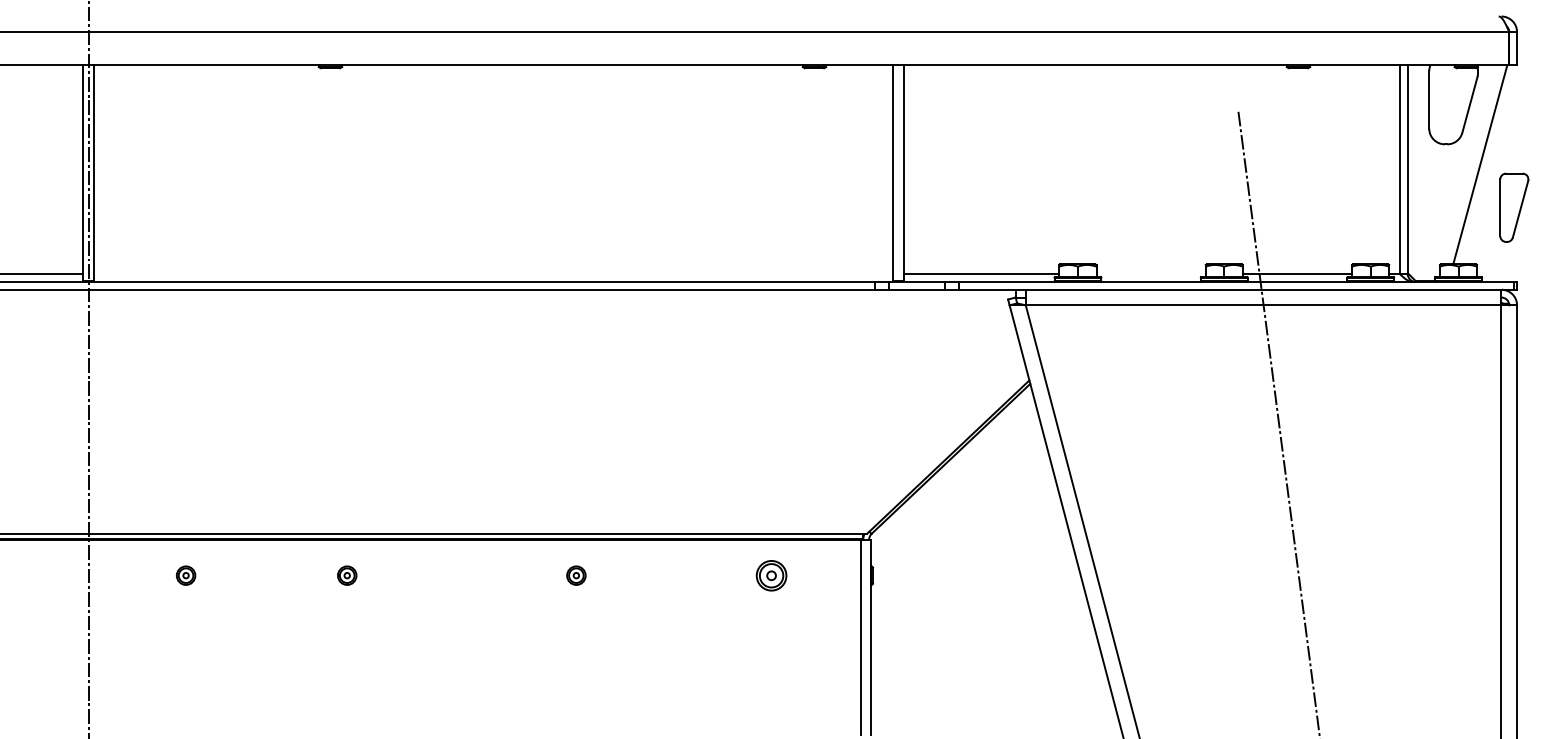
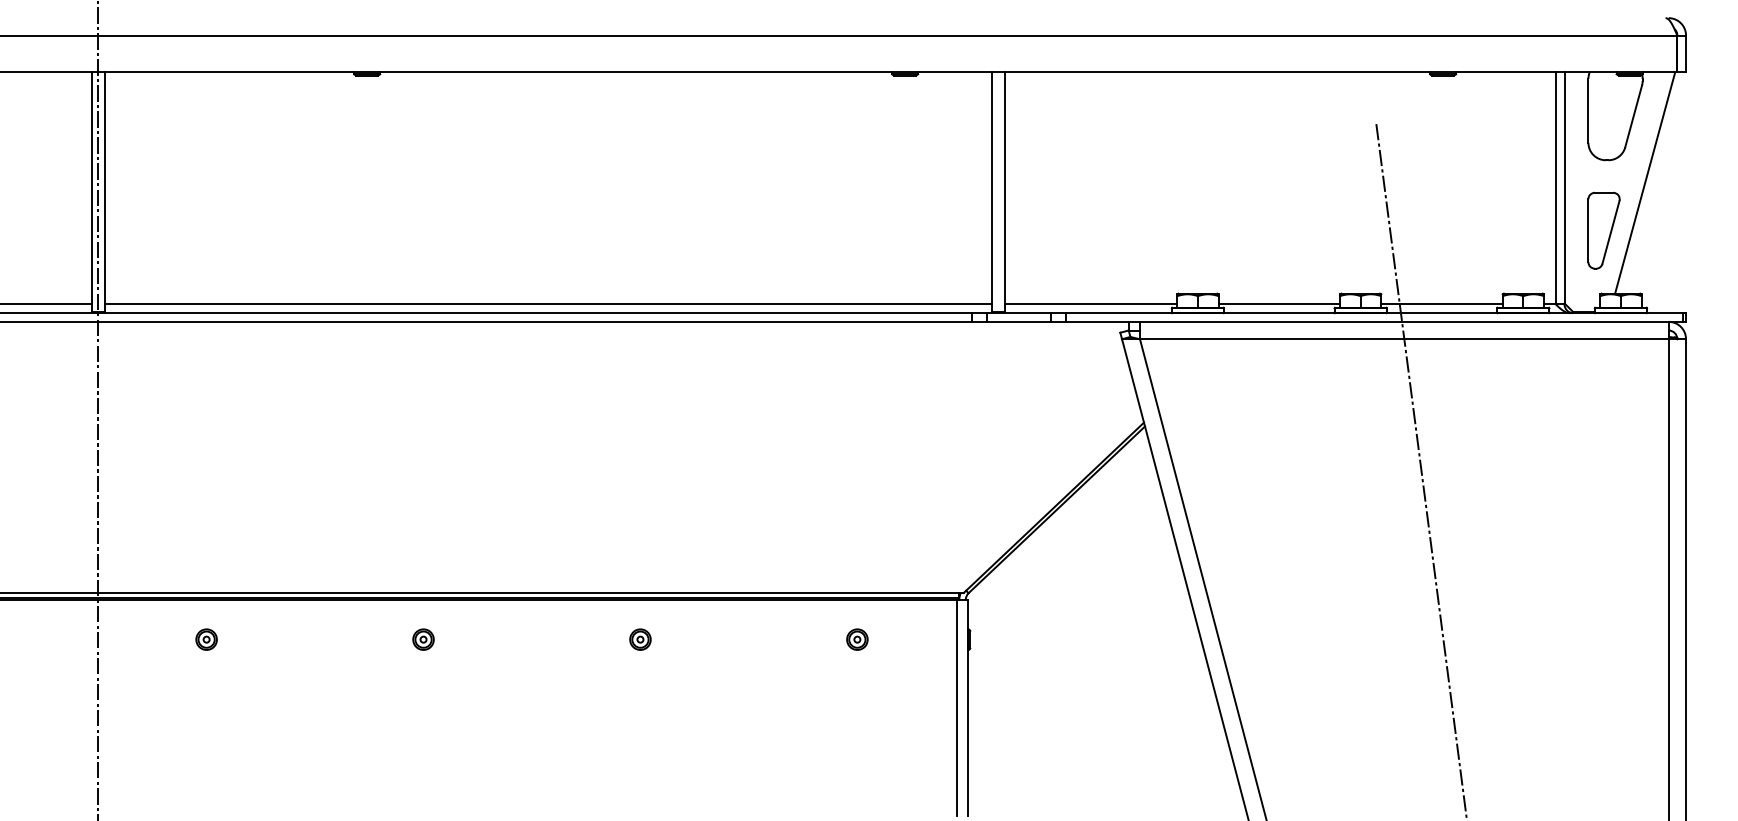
part: (1514, 207) -> (1604, 230), moved
line: (493, 274) -> (548, 304), added
line: (1150, 274) -> (1278, 304), added
part: (347, 575) -> (423, 639), moved
part: (771, 575) -> (857, 639), size x0.62

